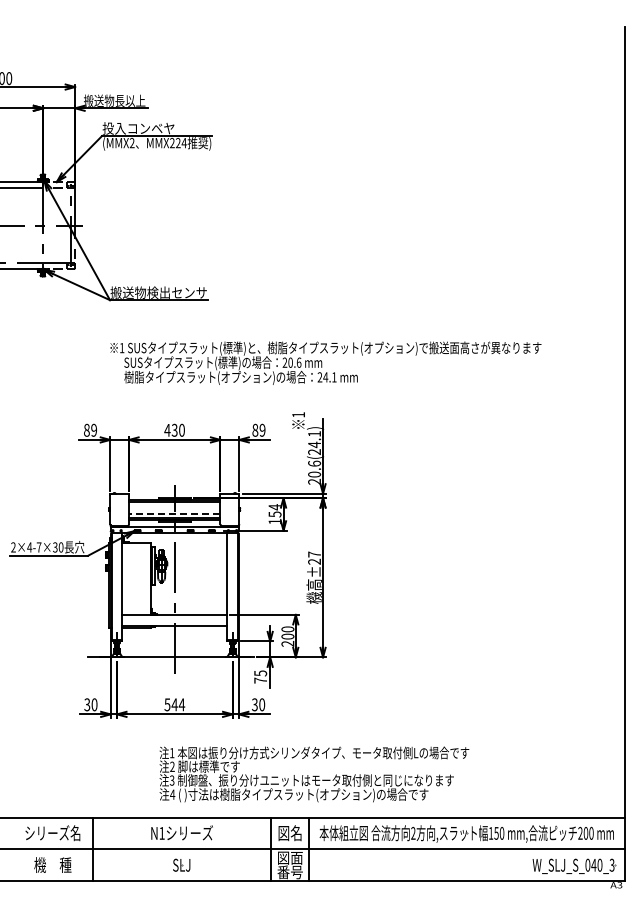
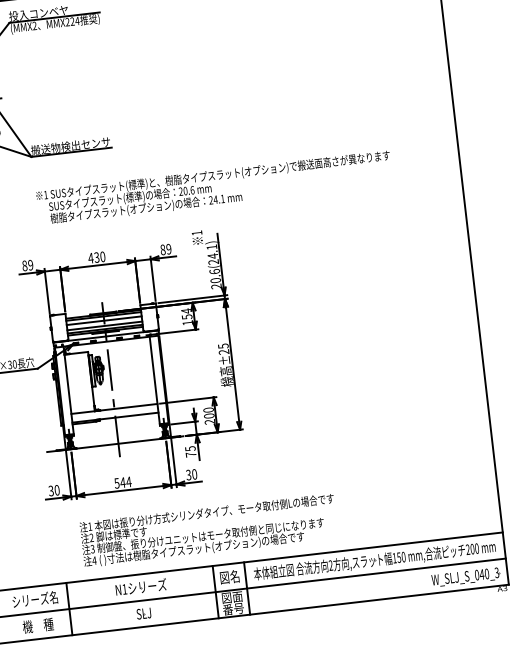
line: (174, 507) -> (104, 320), added
line: (174, 513) -> (104, 325), dashed -> solid
text: (314, 554) -> (223, 346), ±27 -> ±25
text: (314, 774) -> (208, 530), moved

